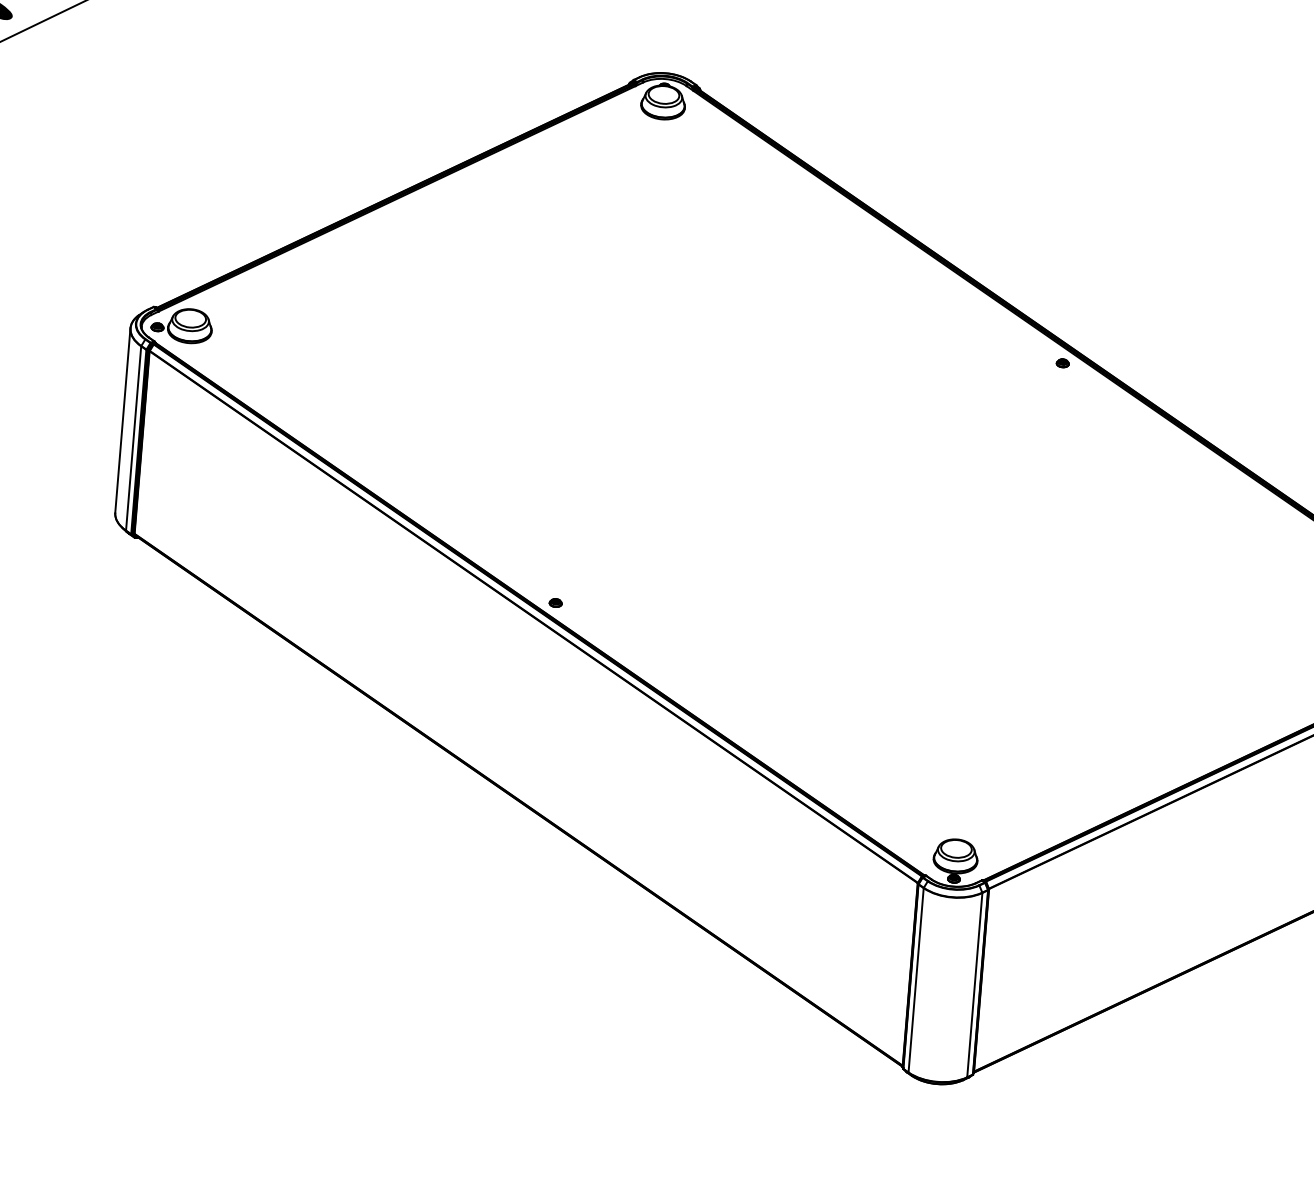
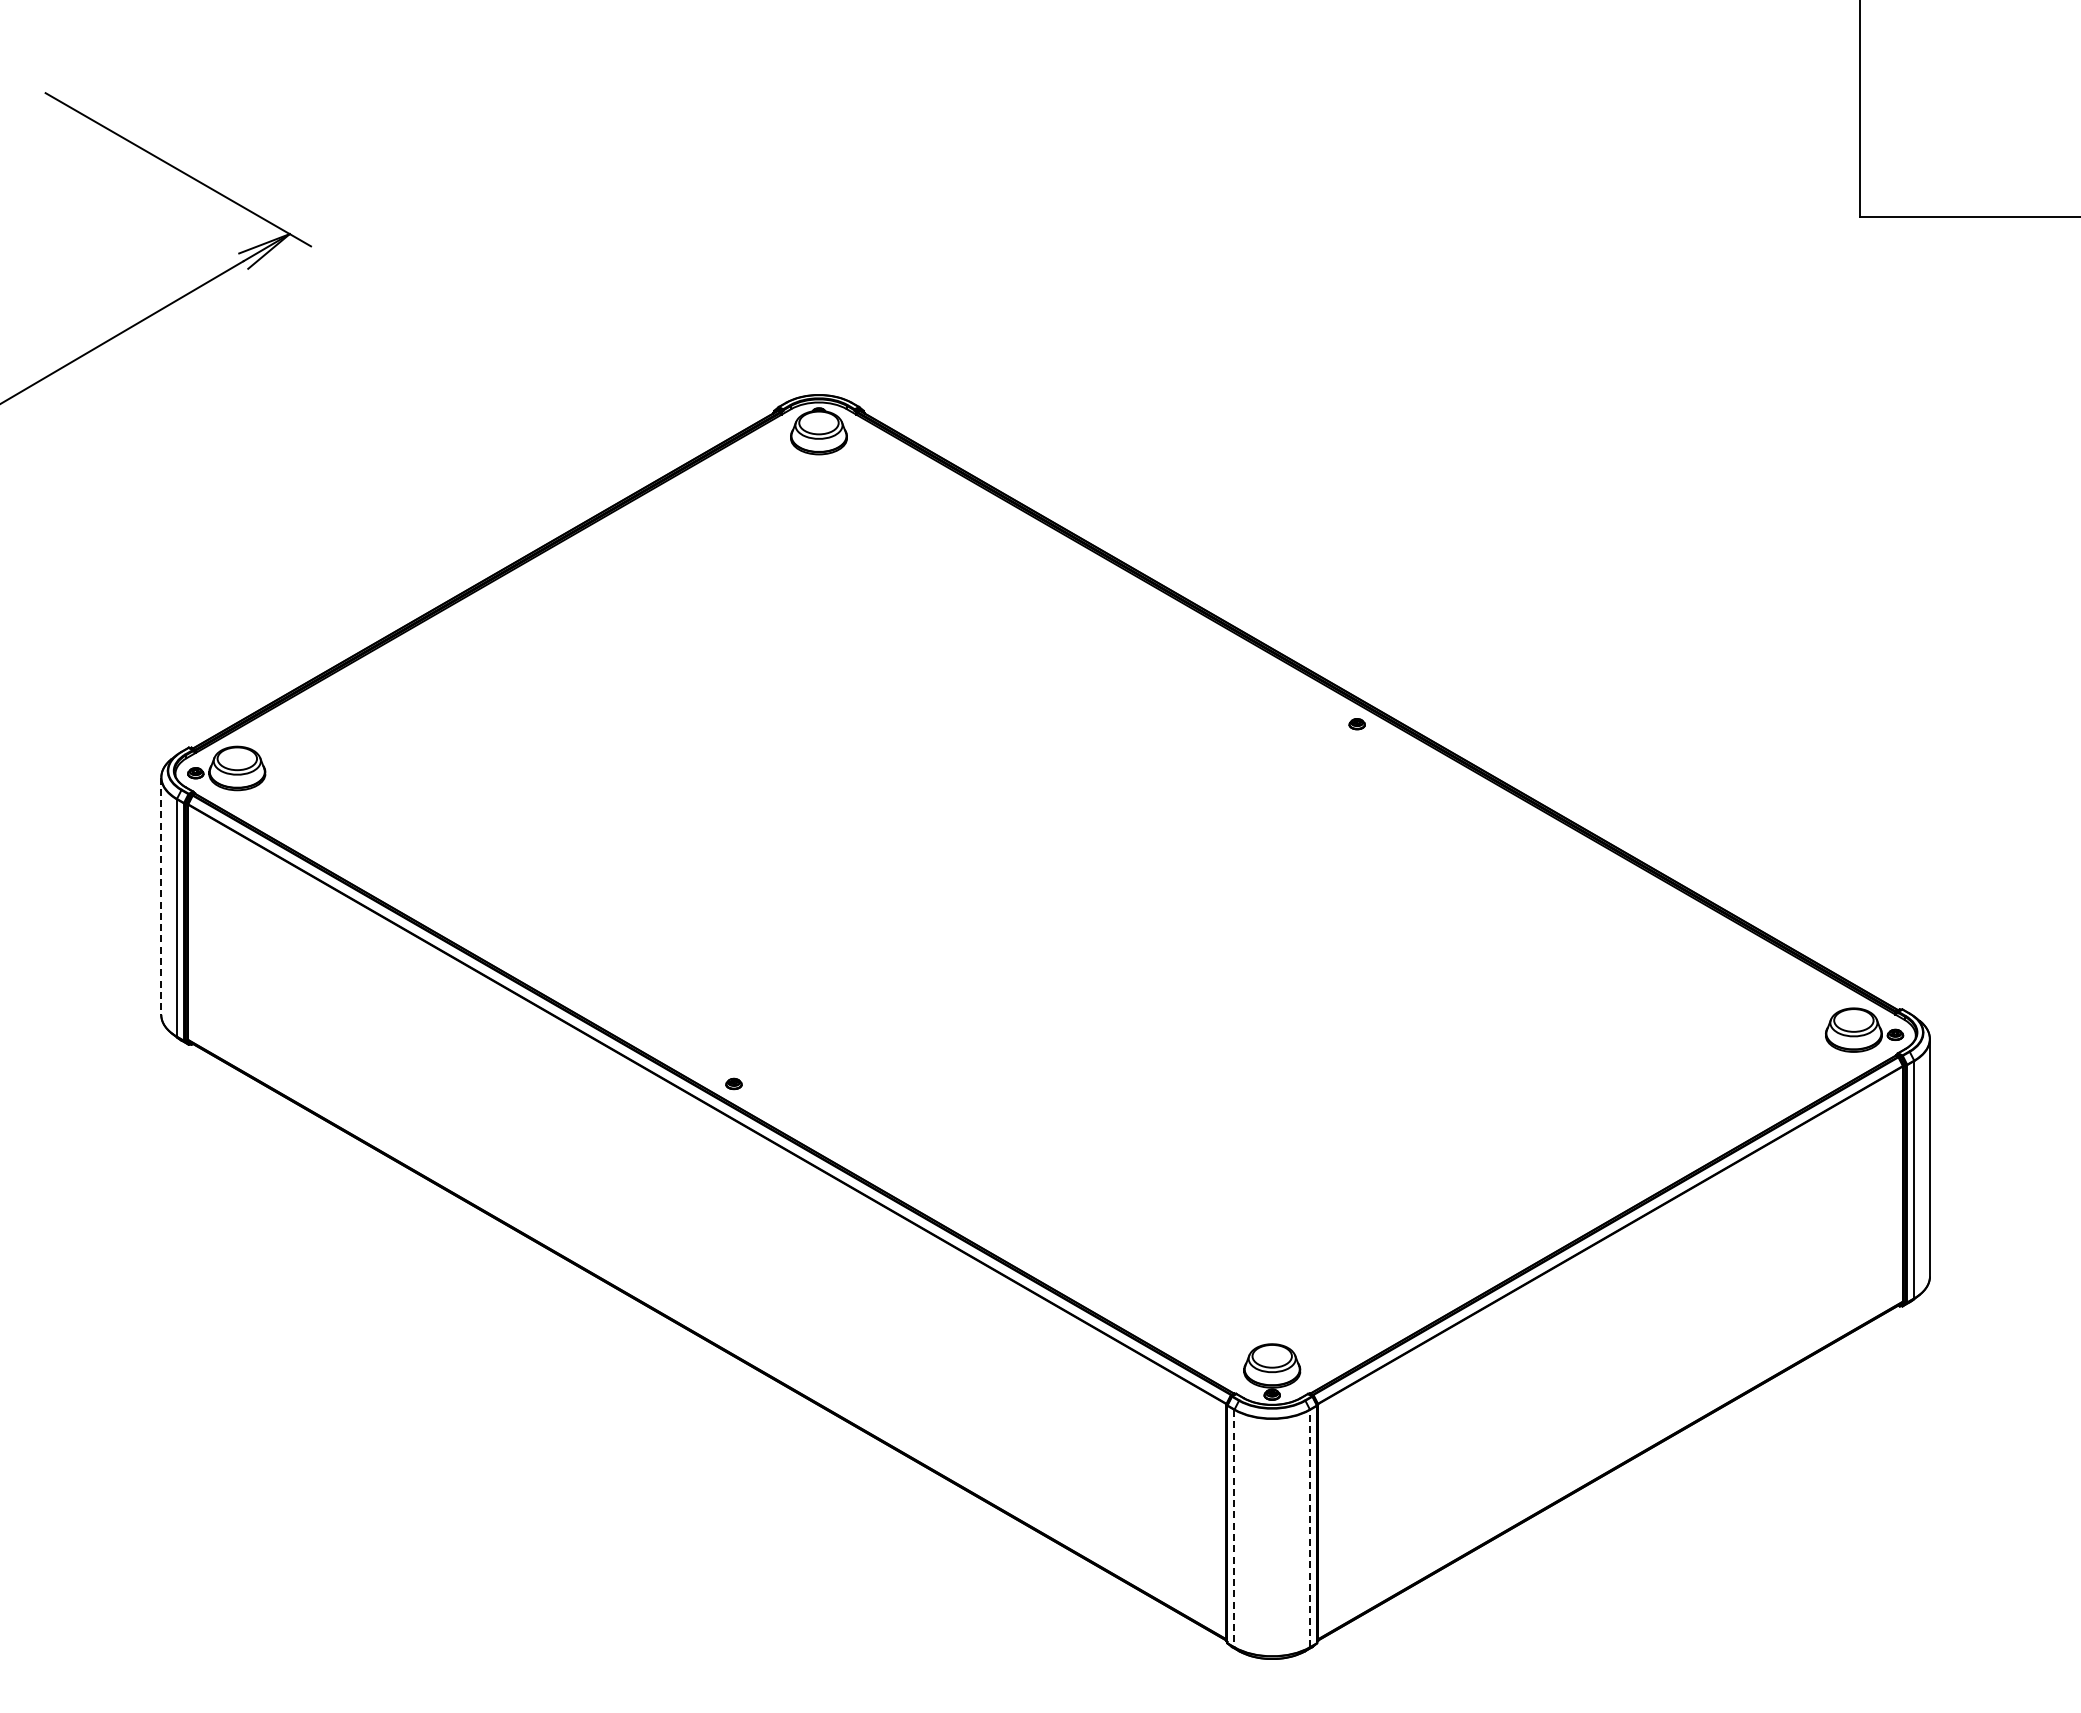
line: (123, 420) -> (161, 896), solid -> dashed
line: (916, 980) -> (1234, 1528), solid -> dashed
line: (975, 985) -> (1310, 1528), solid -> dashed

